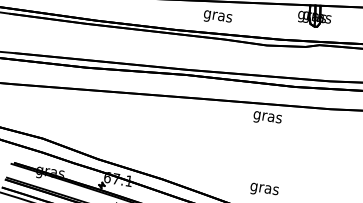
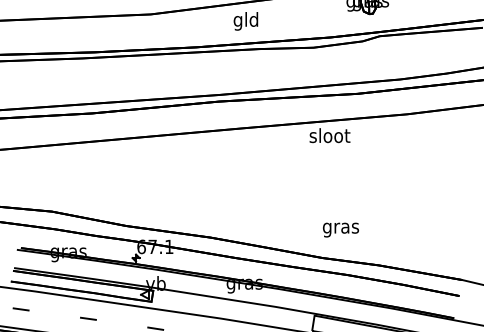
text: (218, 16) -> (246, 21), gras -> gld
text: (267, 117) -> (329, 137), gras -> sloot

